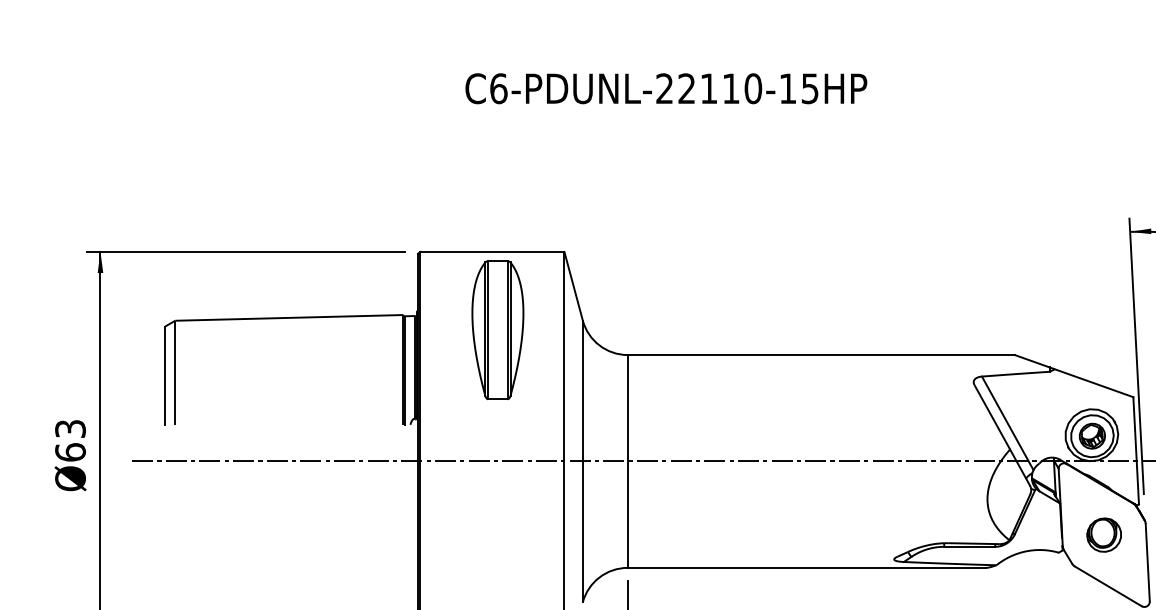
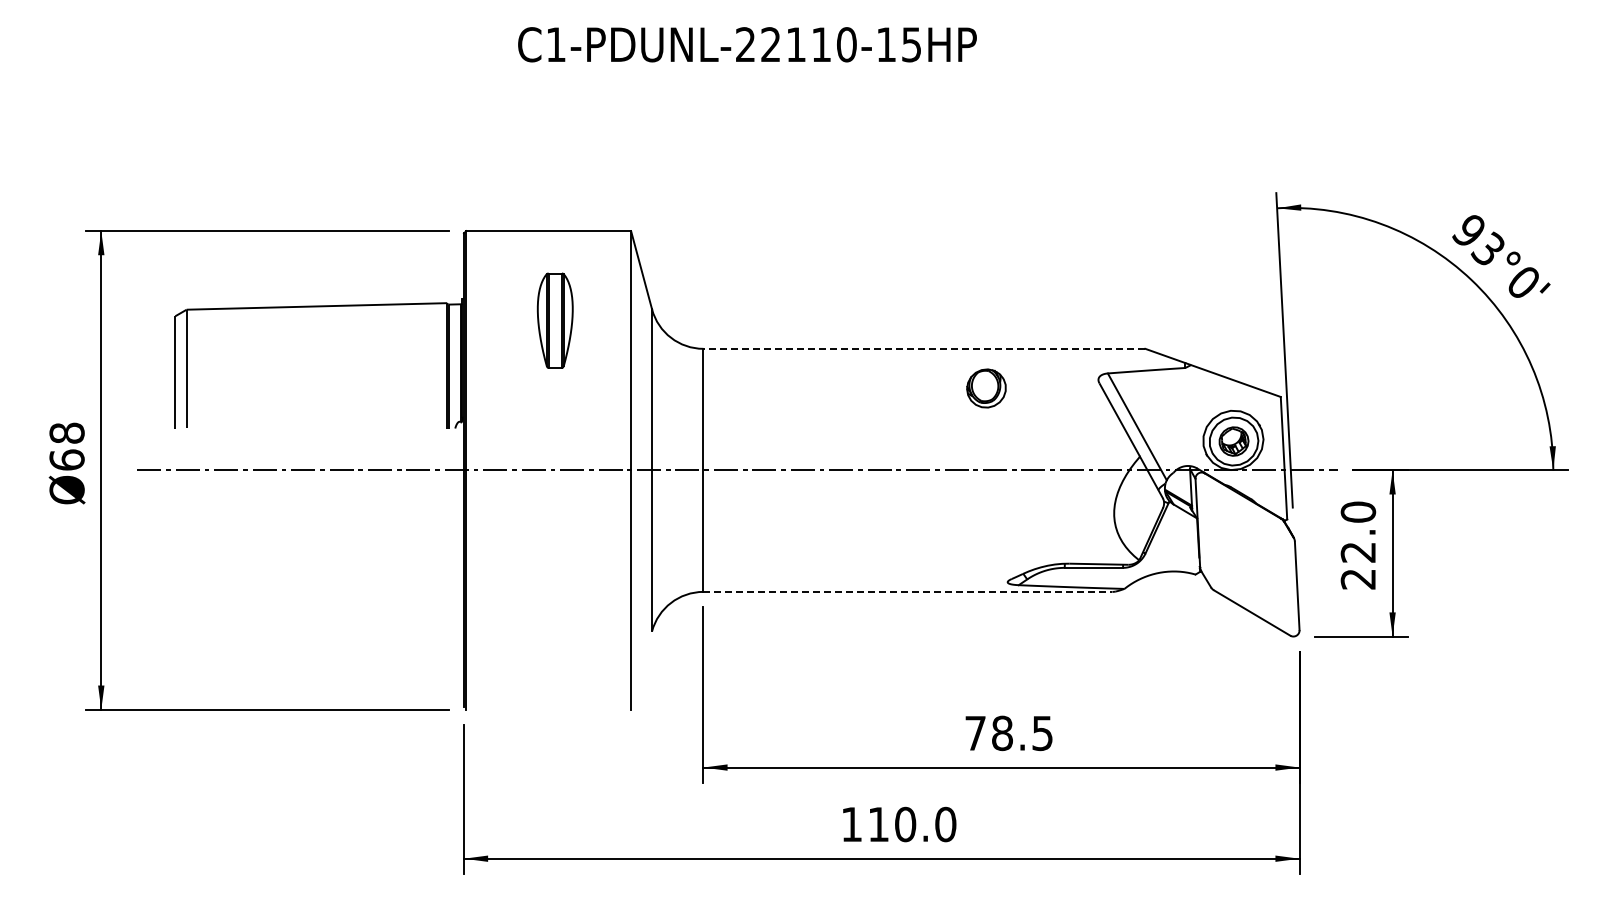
text: (499, 88) -> (556, 44), C6-PDUNL-22110-15HP -> C1-PDUNL-22110-15HP
part: (498, 330) -> (555, 320), size x0.6
line: (821, 354) -> (924, 348), solid -> dashed
text: (70, 428) -> (66, 432), Ø63 -> Ø68
part: (1104, 535) -> (986, 388), moved
line: (807, 567) -> (908, 591), solid -> dashed

